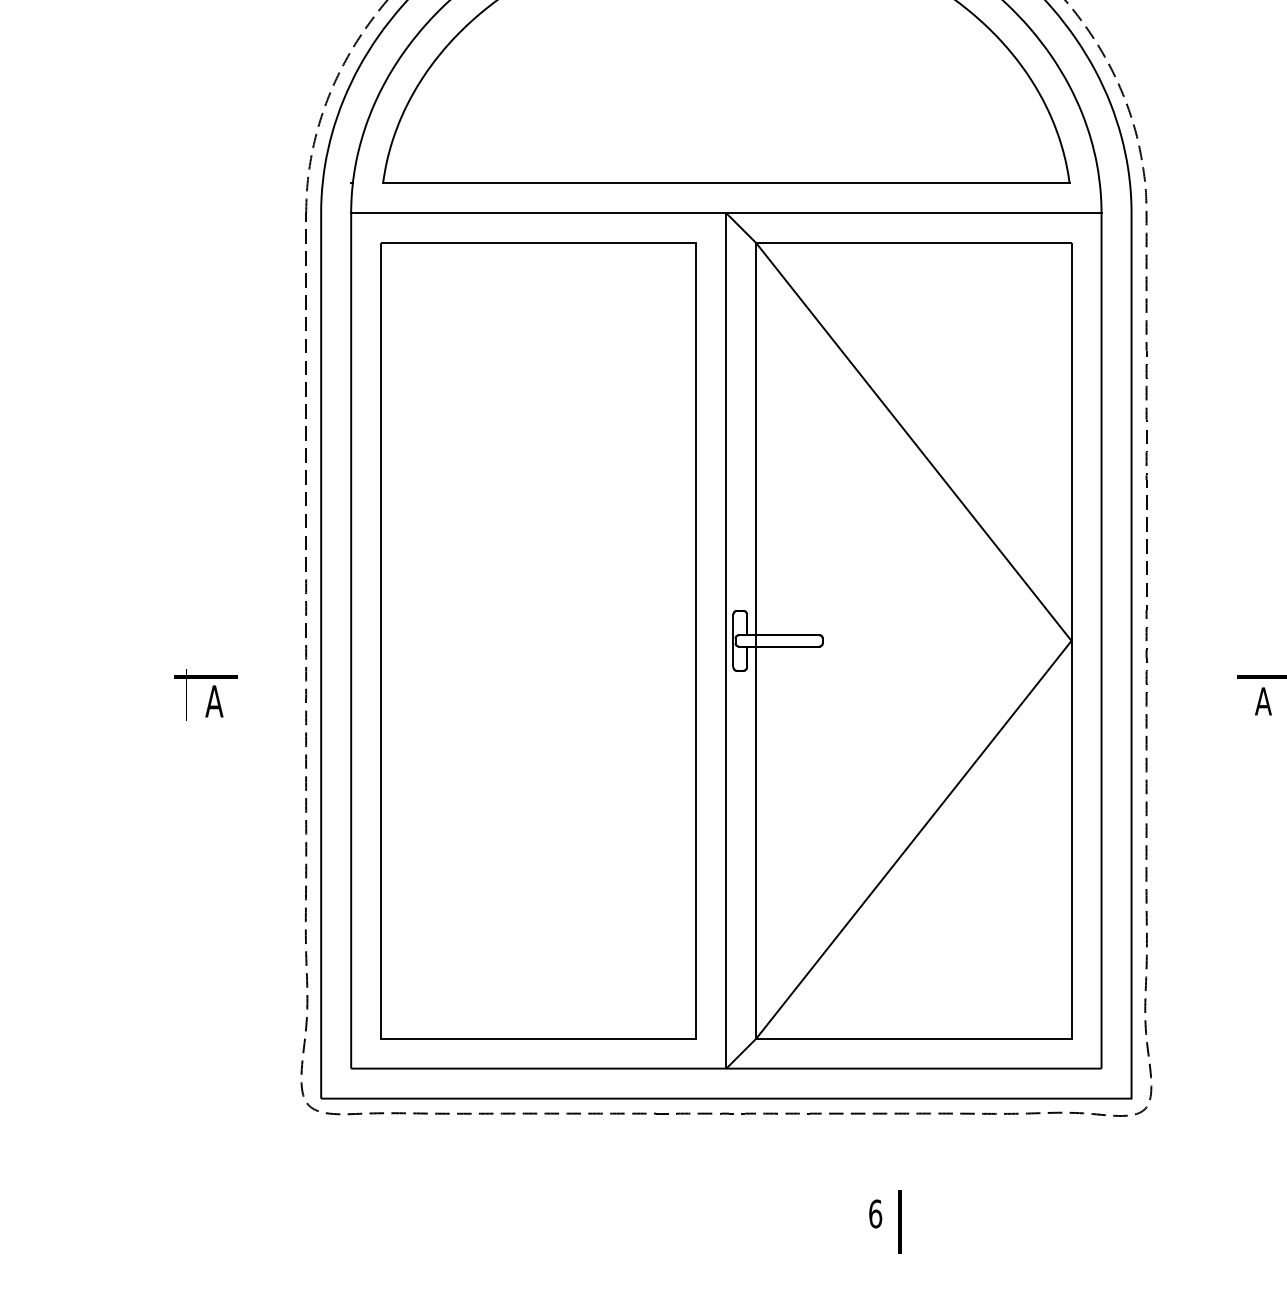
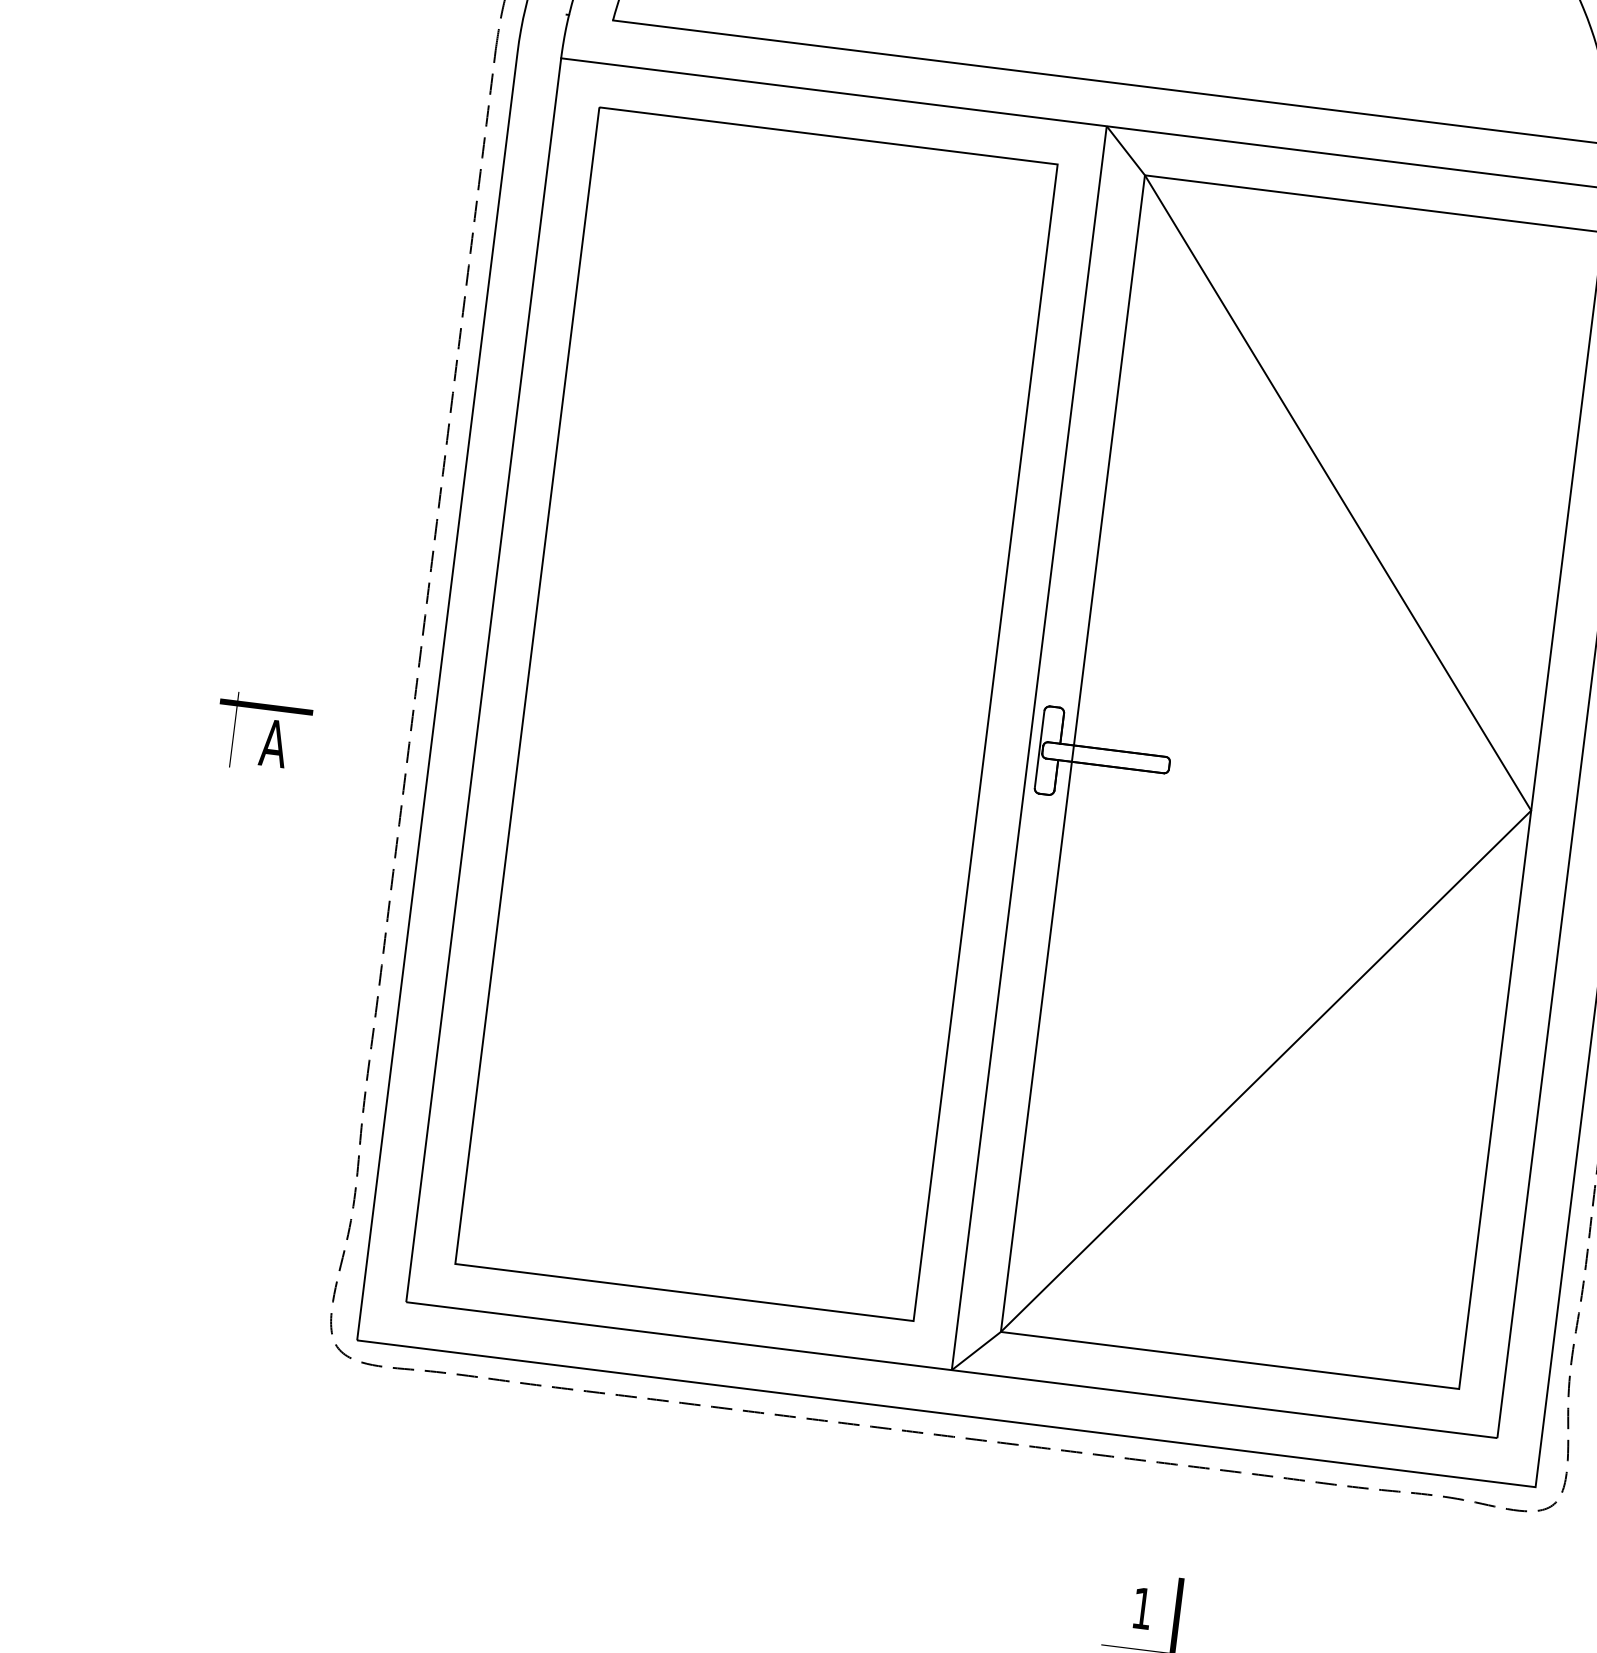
text: (875, 1213) -> (1142, 1607), 6 -> 1

